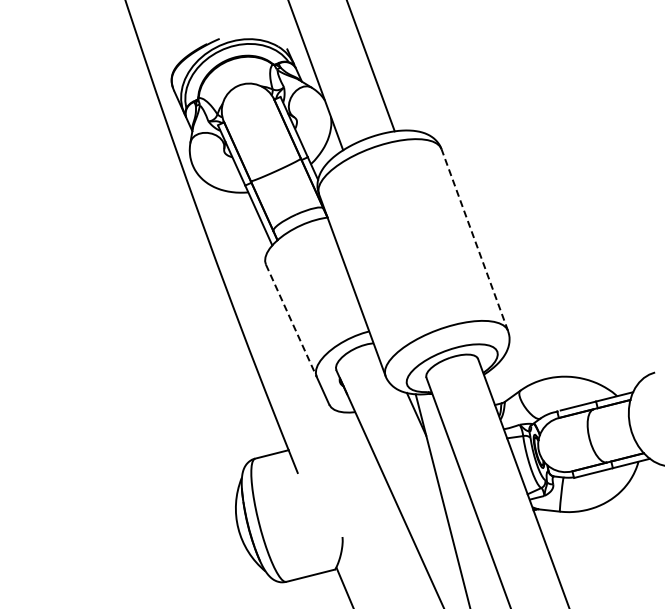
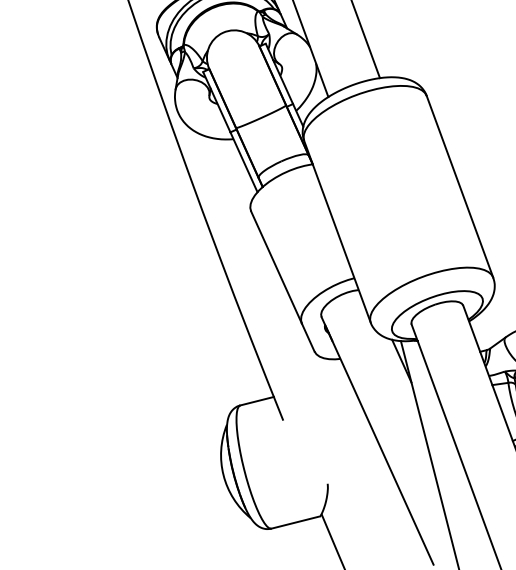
line: (474, 240) -> (459, 187), dashed -> solid
line: (291, 320) -> (276, 267), dashed -> solid

